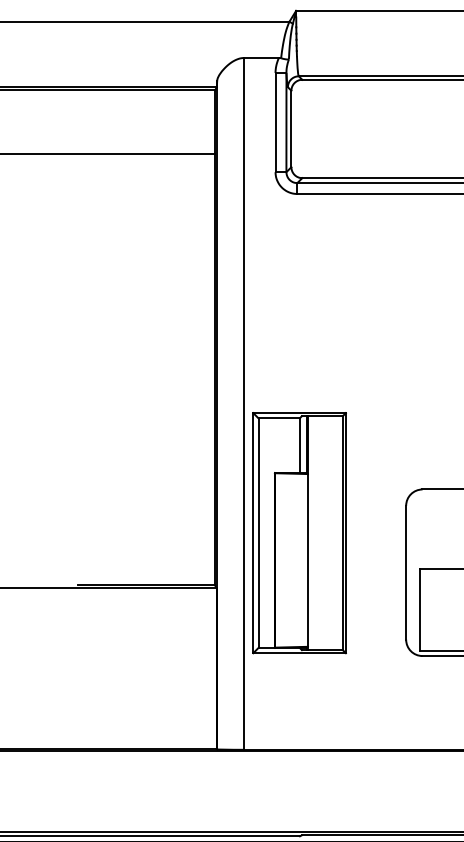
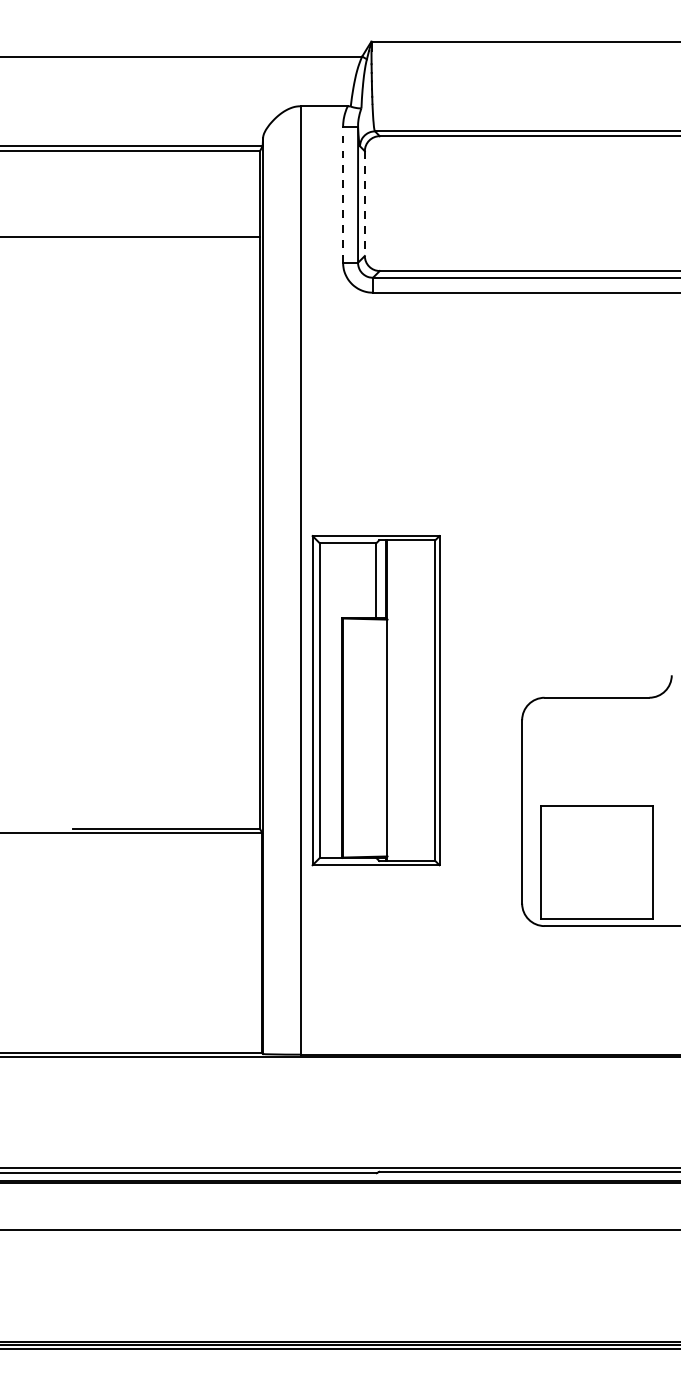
line: (275, 122) -> (343, 194), solid -> dashed
line: (291, 129) -> (364, 204), solid -> dashed
part: (299, 533) -> (375, 700), moved

